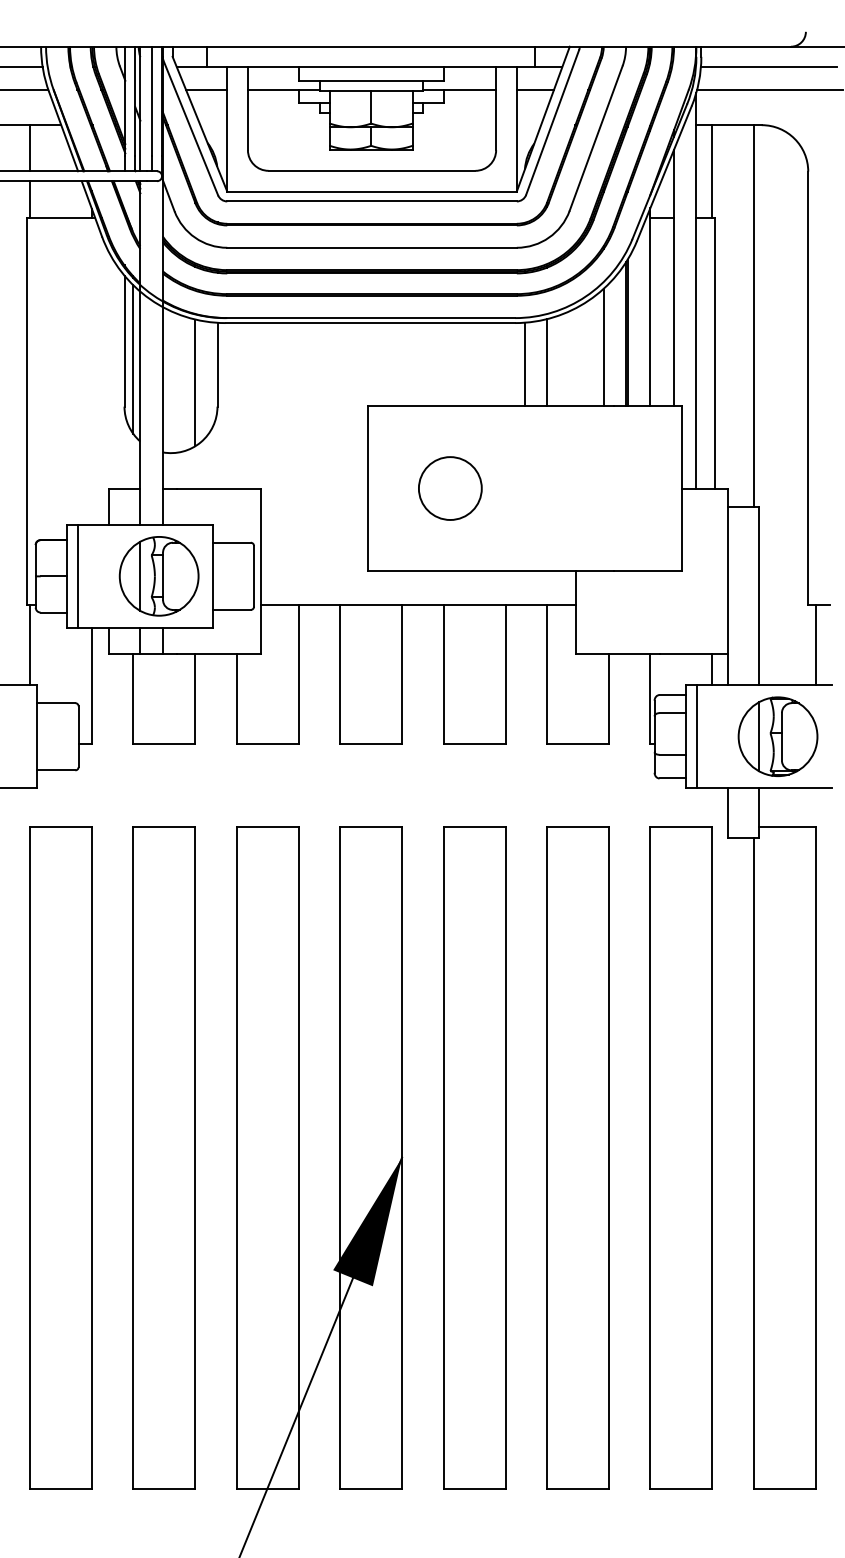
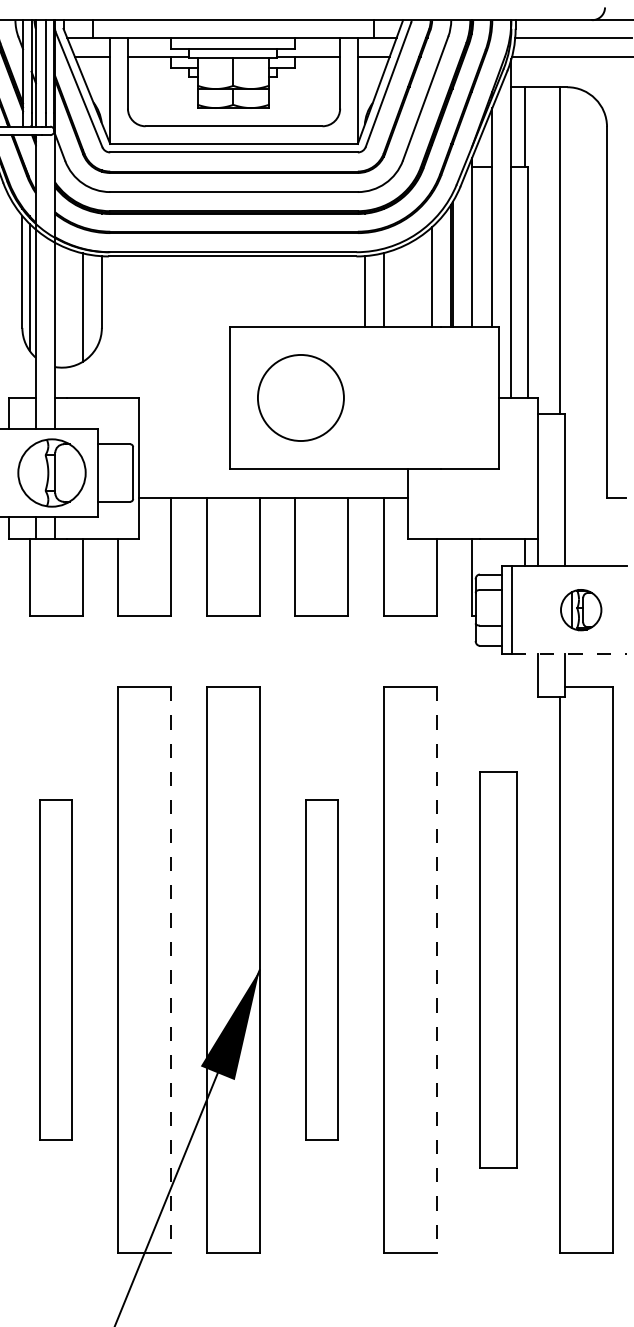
circle: (450, 488) -> (301, 397), size x1.6
line: (140, 575) -> (36, 472), removed
line: (815, 645) -> (613, 532), removed
part: (777, 736) -> (580, 609), size x0.6
line: (764, 788) -> (569, 654), solid -> dashed
part: (163, 1157) -> (55, 969), size x0.6
line: (298, 1157) -> (171, 969), solid -> dashed
part: (474, 1157) -> (321, 969), size x0.6
line: (608, 1157) -> (436, 969), solid -> dashed
part: (680, 1157) -> (497, 969), size x0.7

